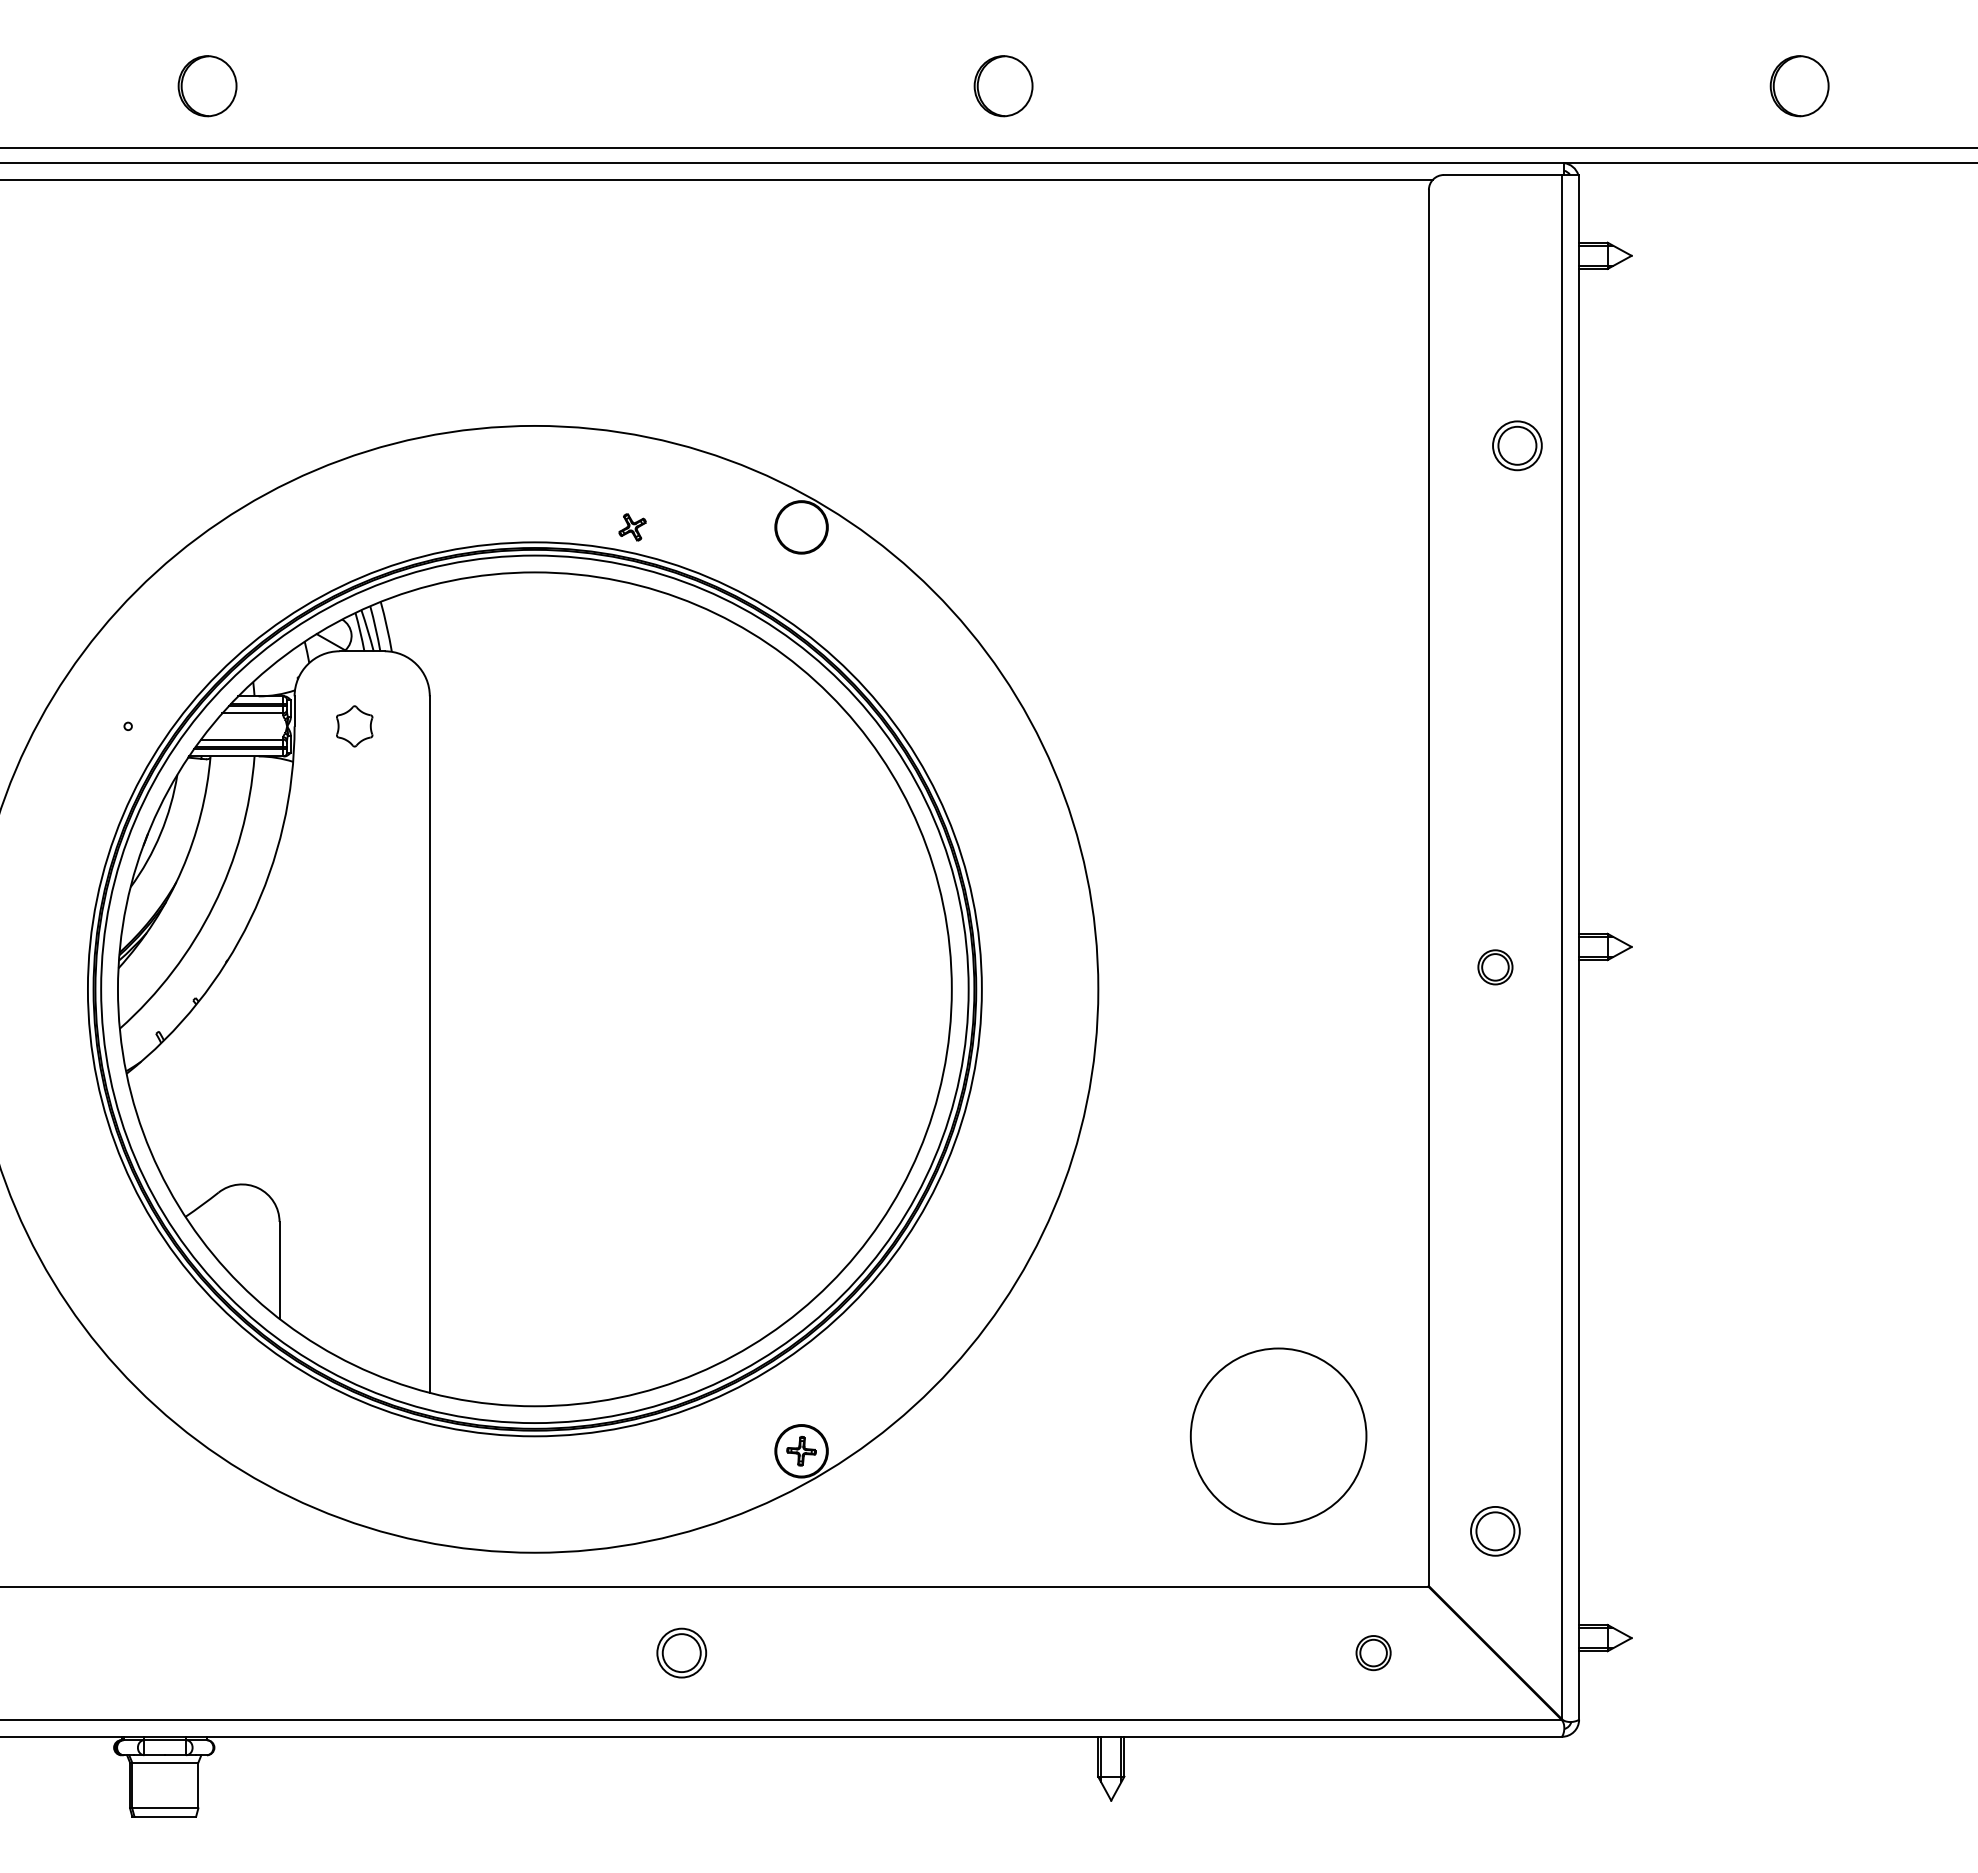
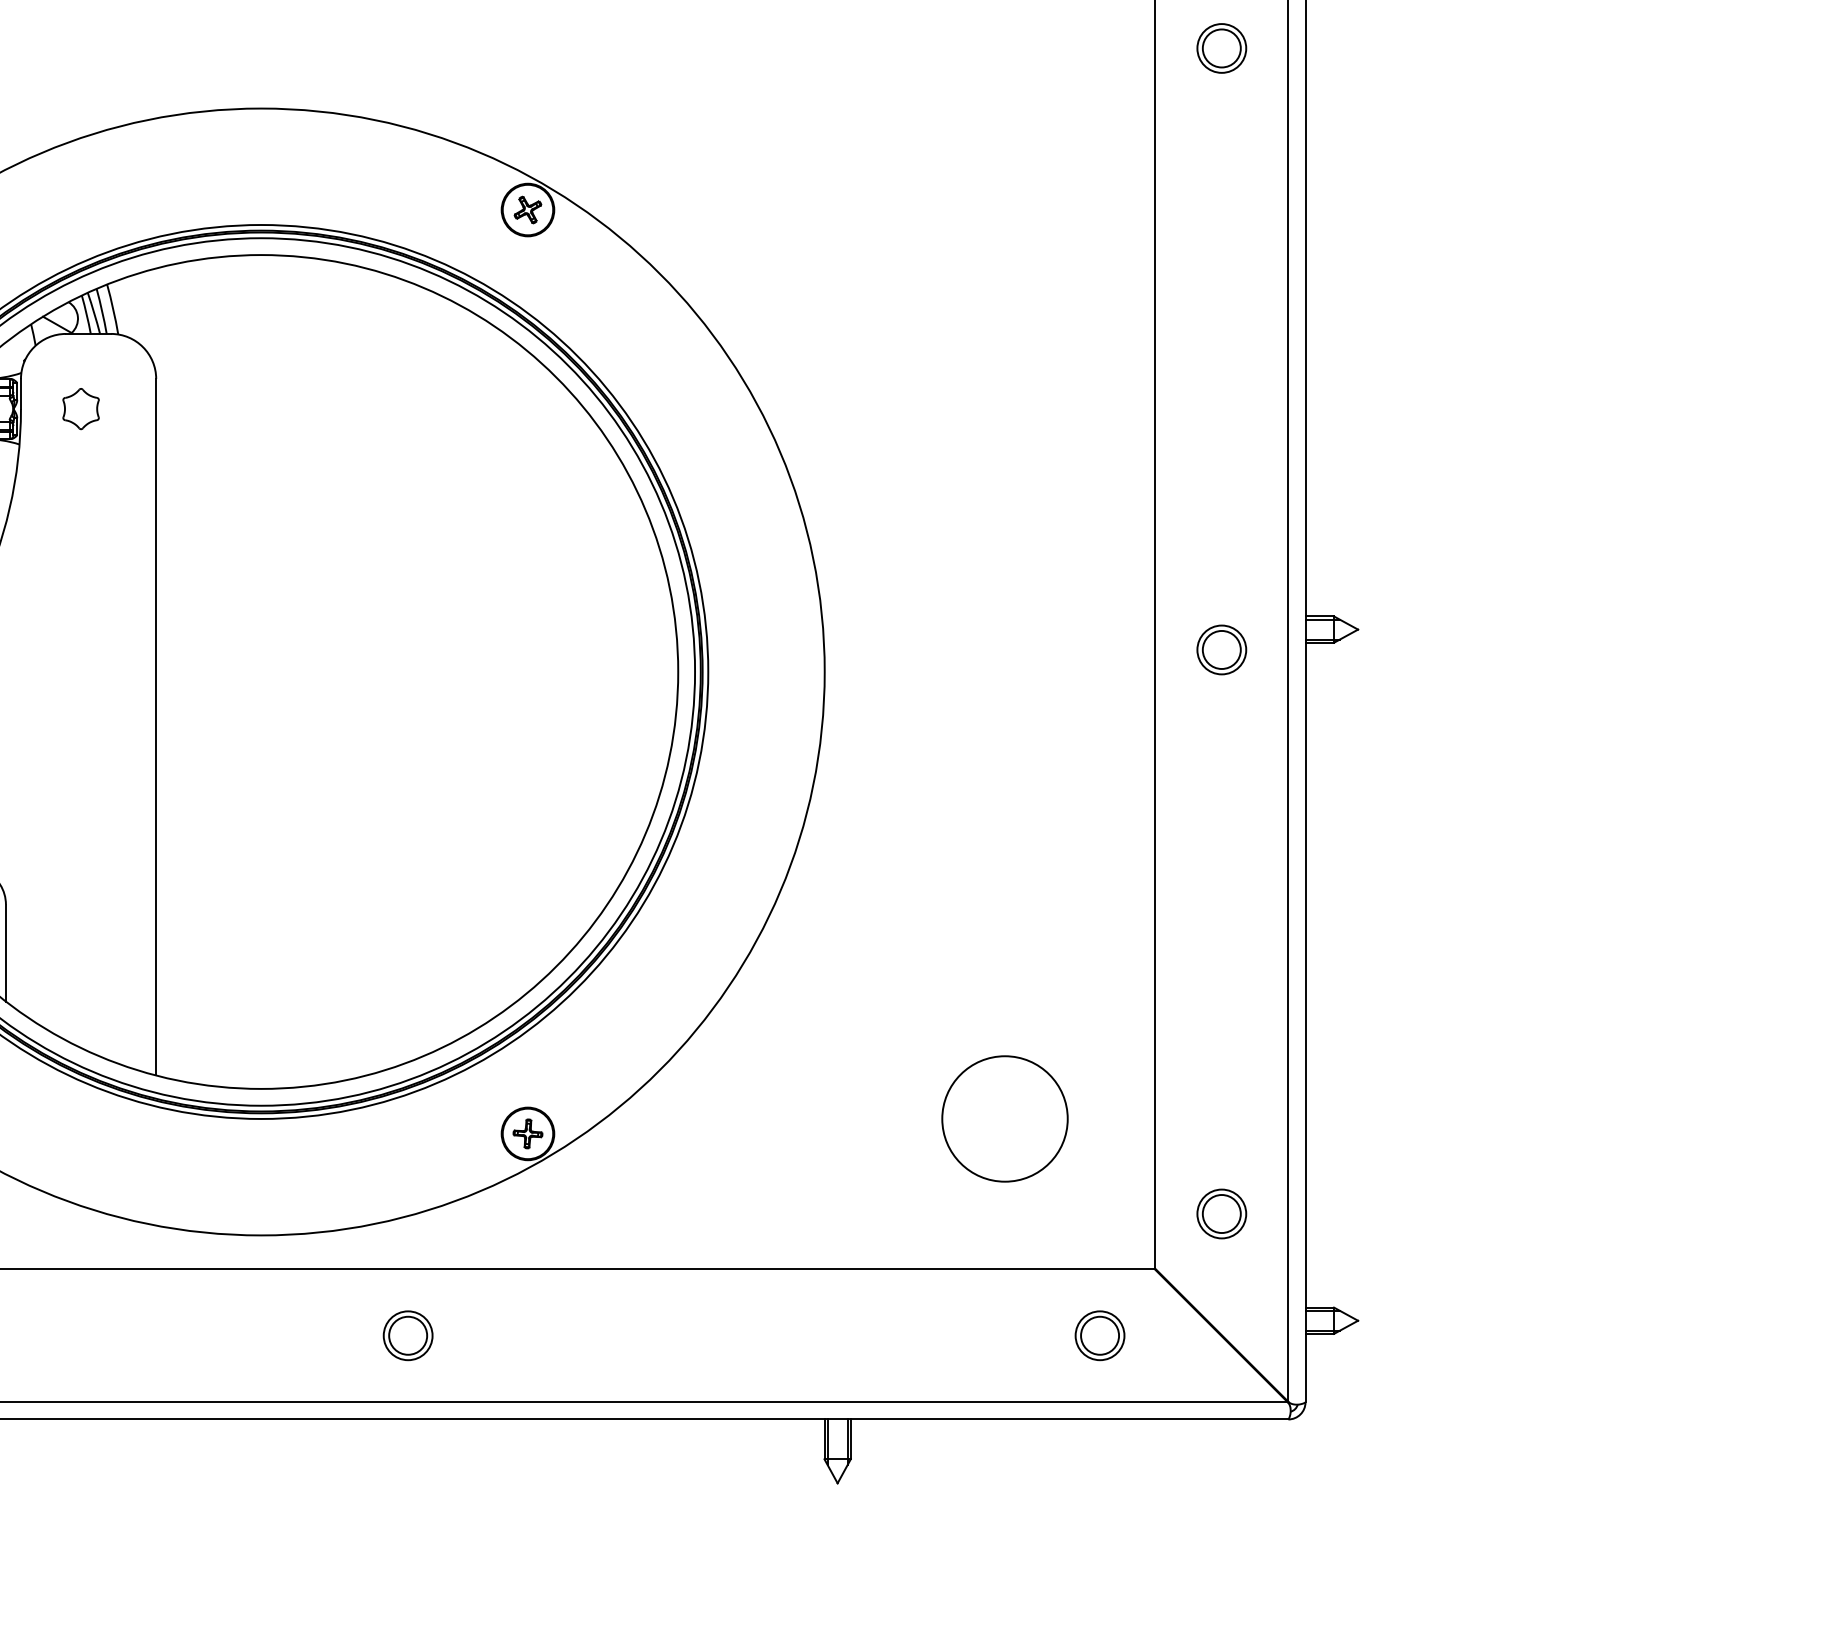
part: (1517, 445) -> (1221, 48), moved
part: (632, 527) -> (527, 210), moved
part: (1495, 967) -> (1221, 650), size x1.43
circle: (1278, 1436) -> (1004, 1119), size x0.71
part: (1373, 1652) -> (1099, 1335), size x1.43

